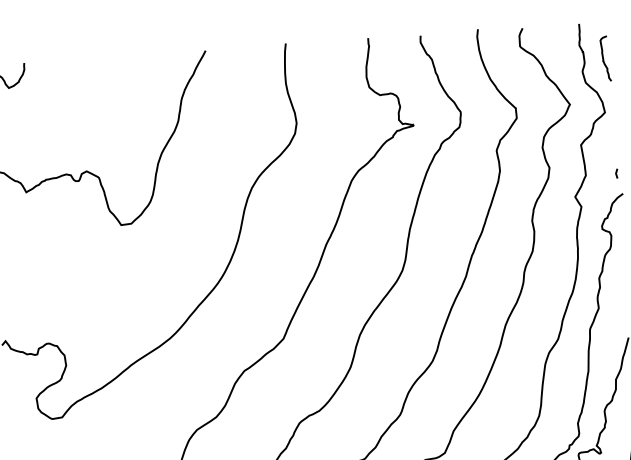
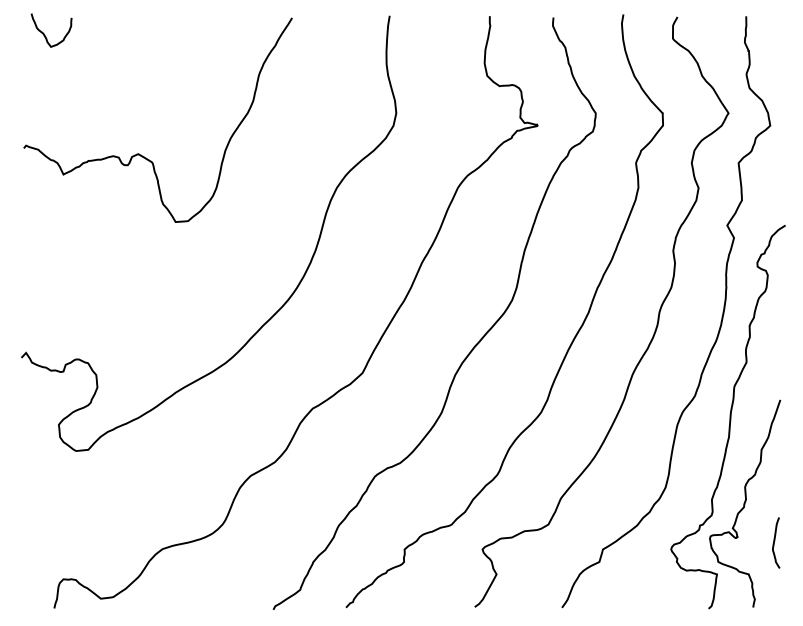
curve: (603, 58) -> (773, 60), removed
line: (616, 173) -> (779, 200), removed

